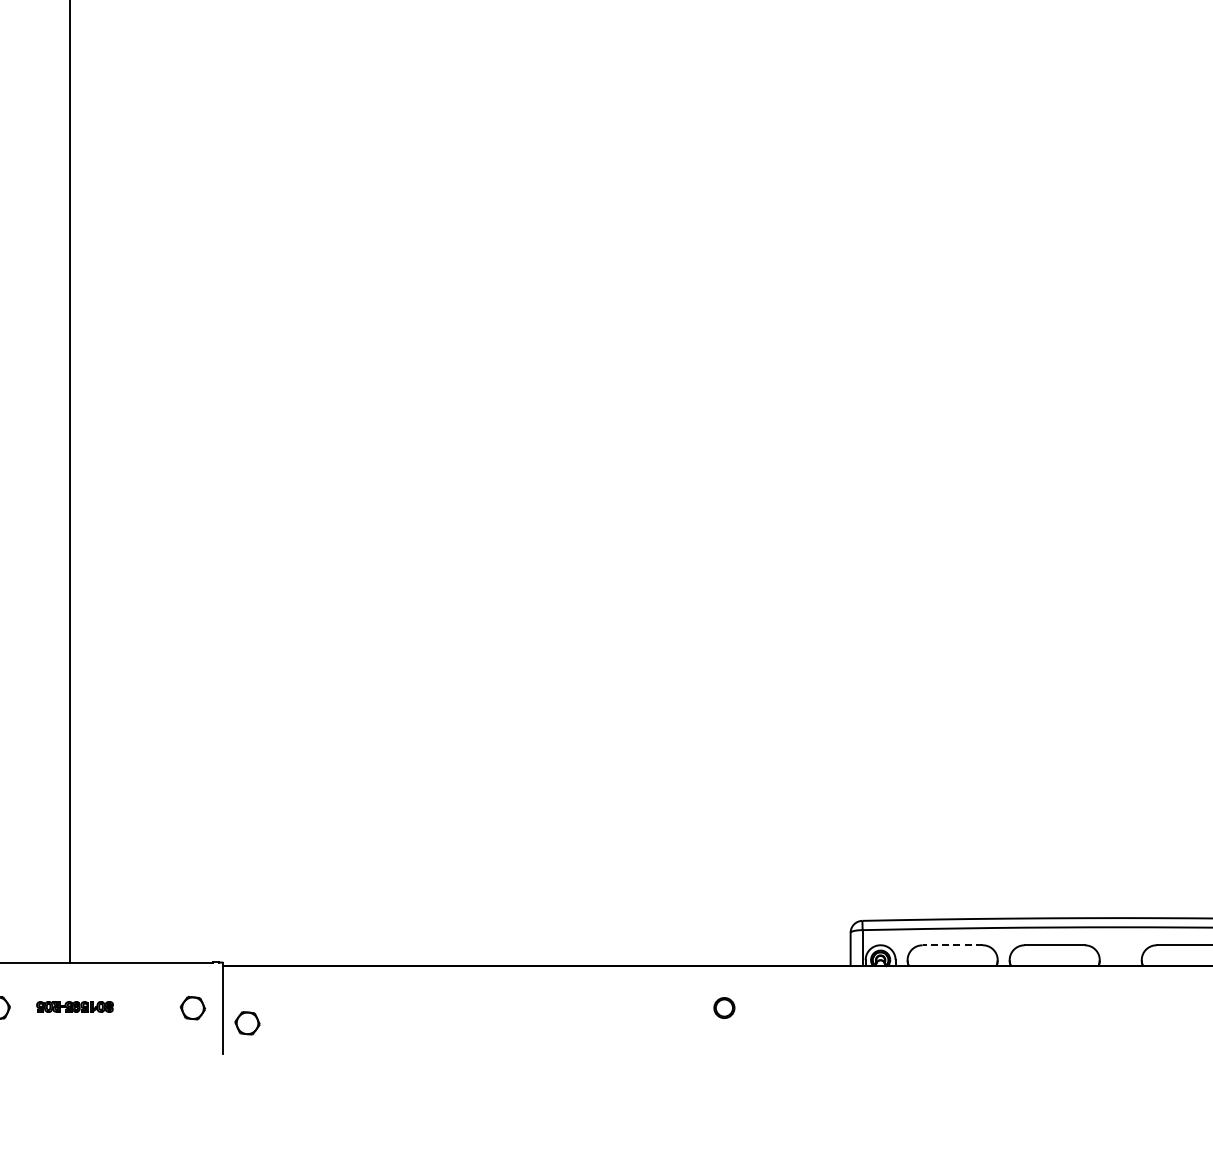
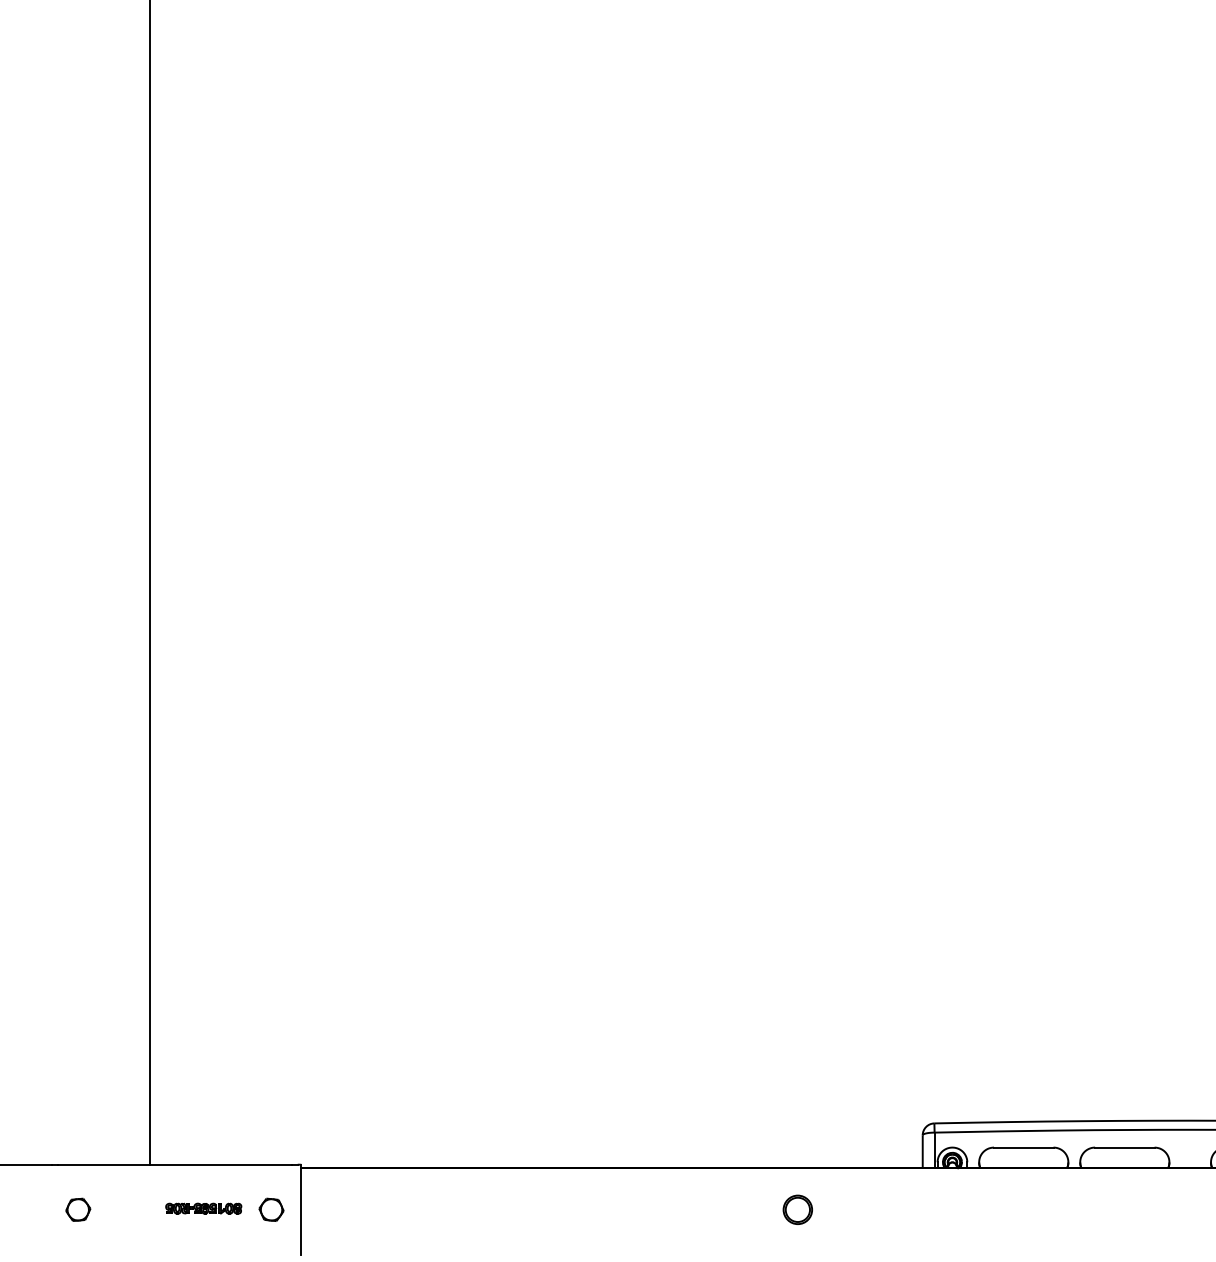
line: (952, 945) -> (1023, 1147), dashed -> solid
part: (74, 1006) -> (203, 1208), moved
part: (724, 1007) -> (797, 1209), size x1.43
part: (247, 1022) -> (325, 1224), removed

